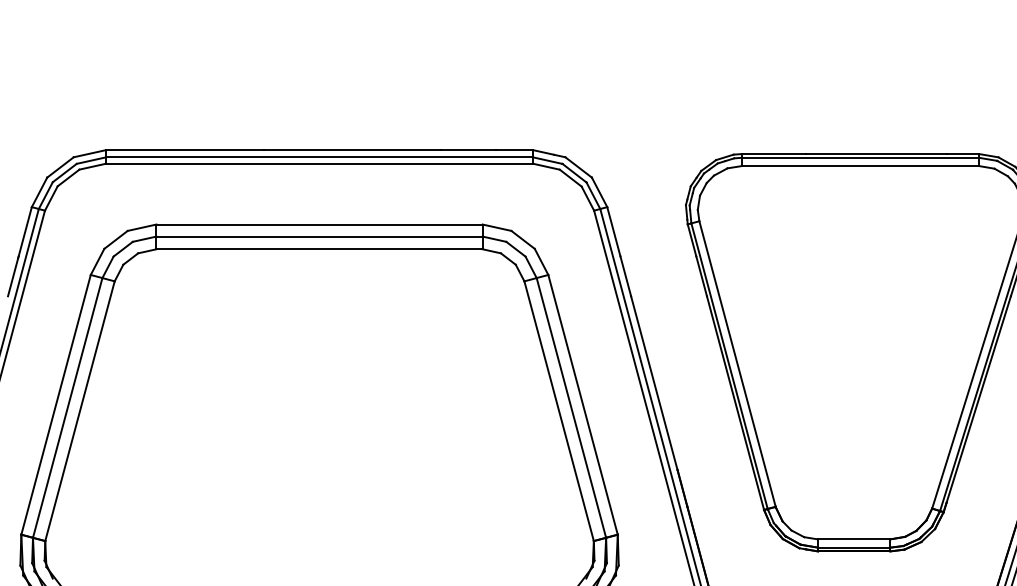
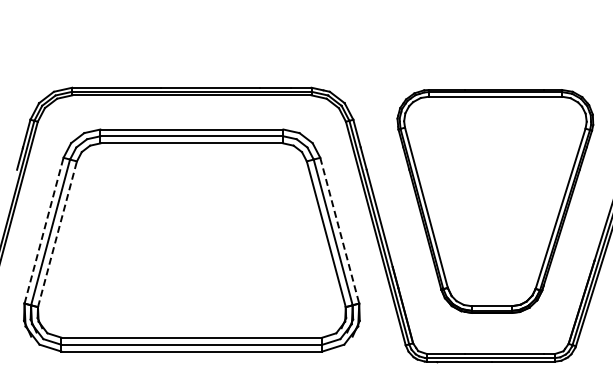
line: (56, 404) -> (44, 230), solid -> dashed
line: (582, 406) -> (339, 231), solid -> dashed
line: (80, 409) -> (57, 233), solid -> dashed

